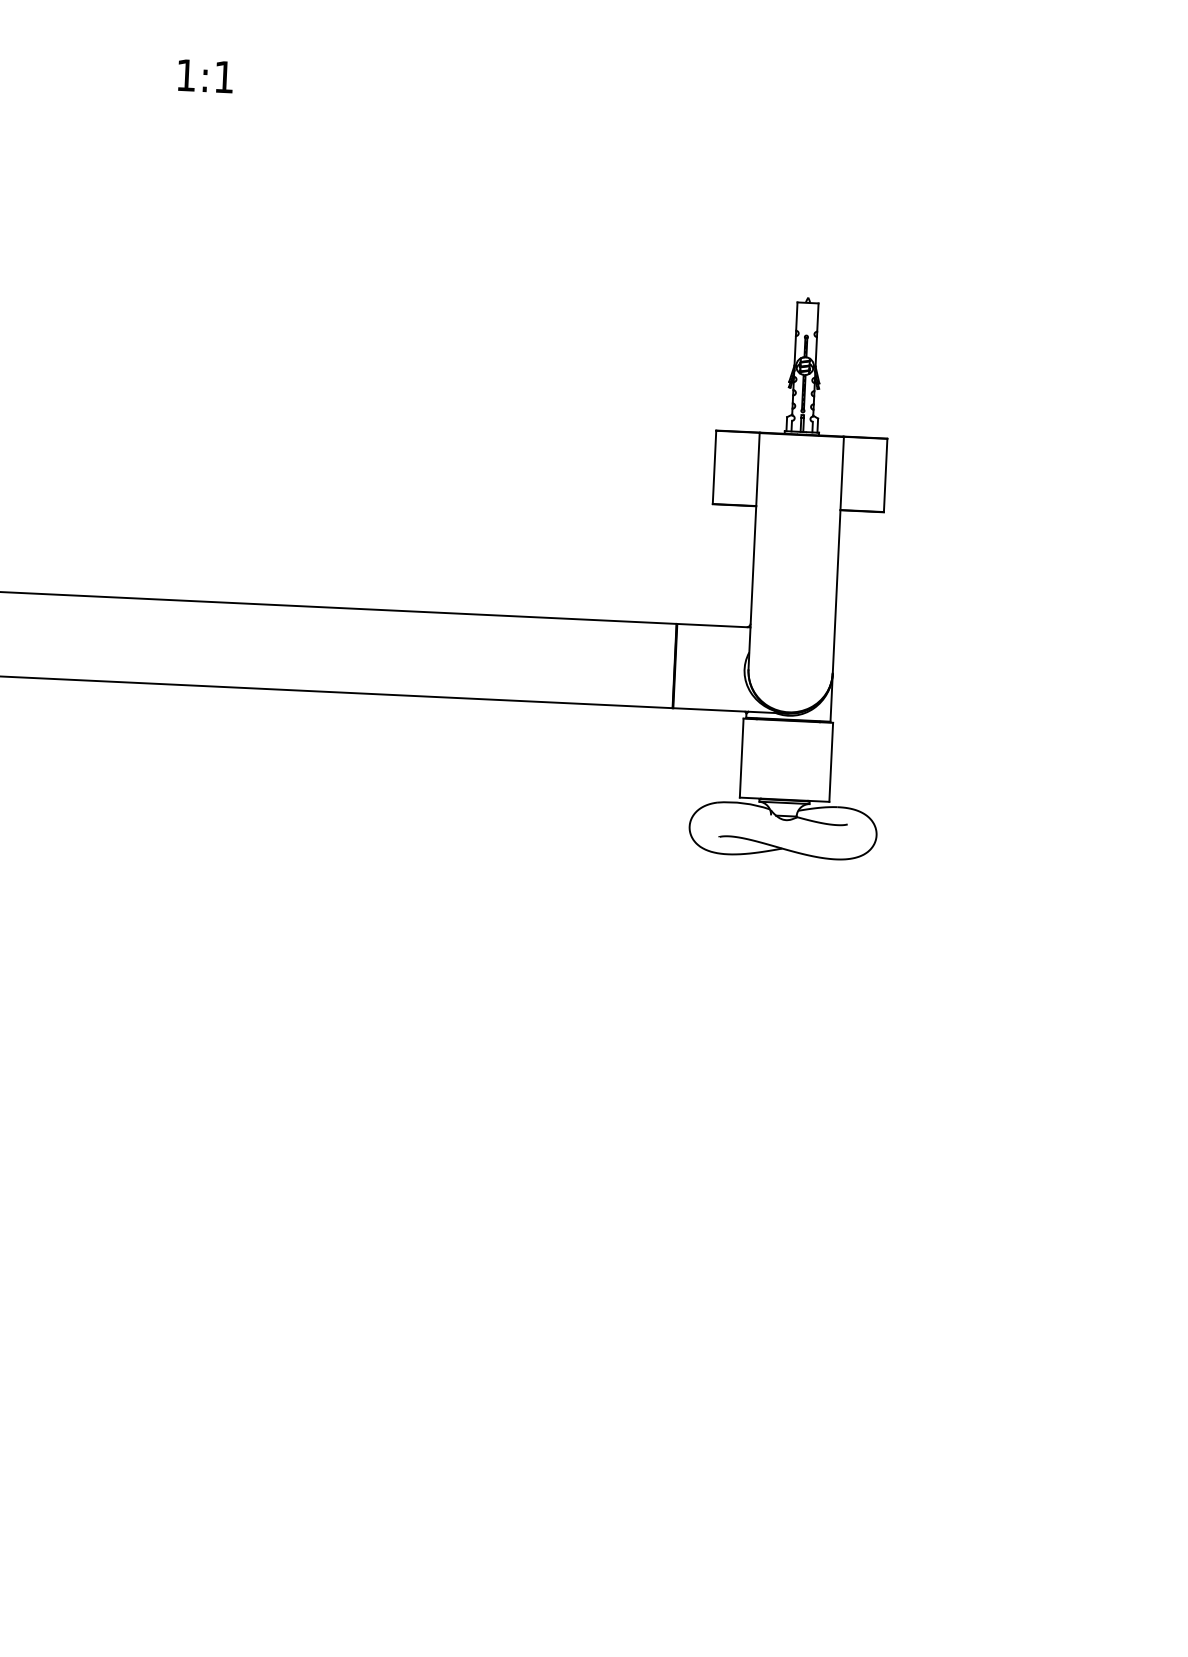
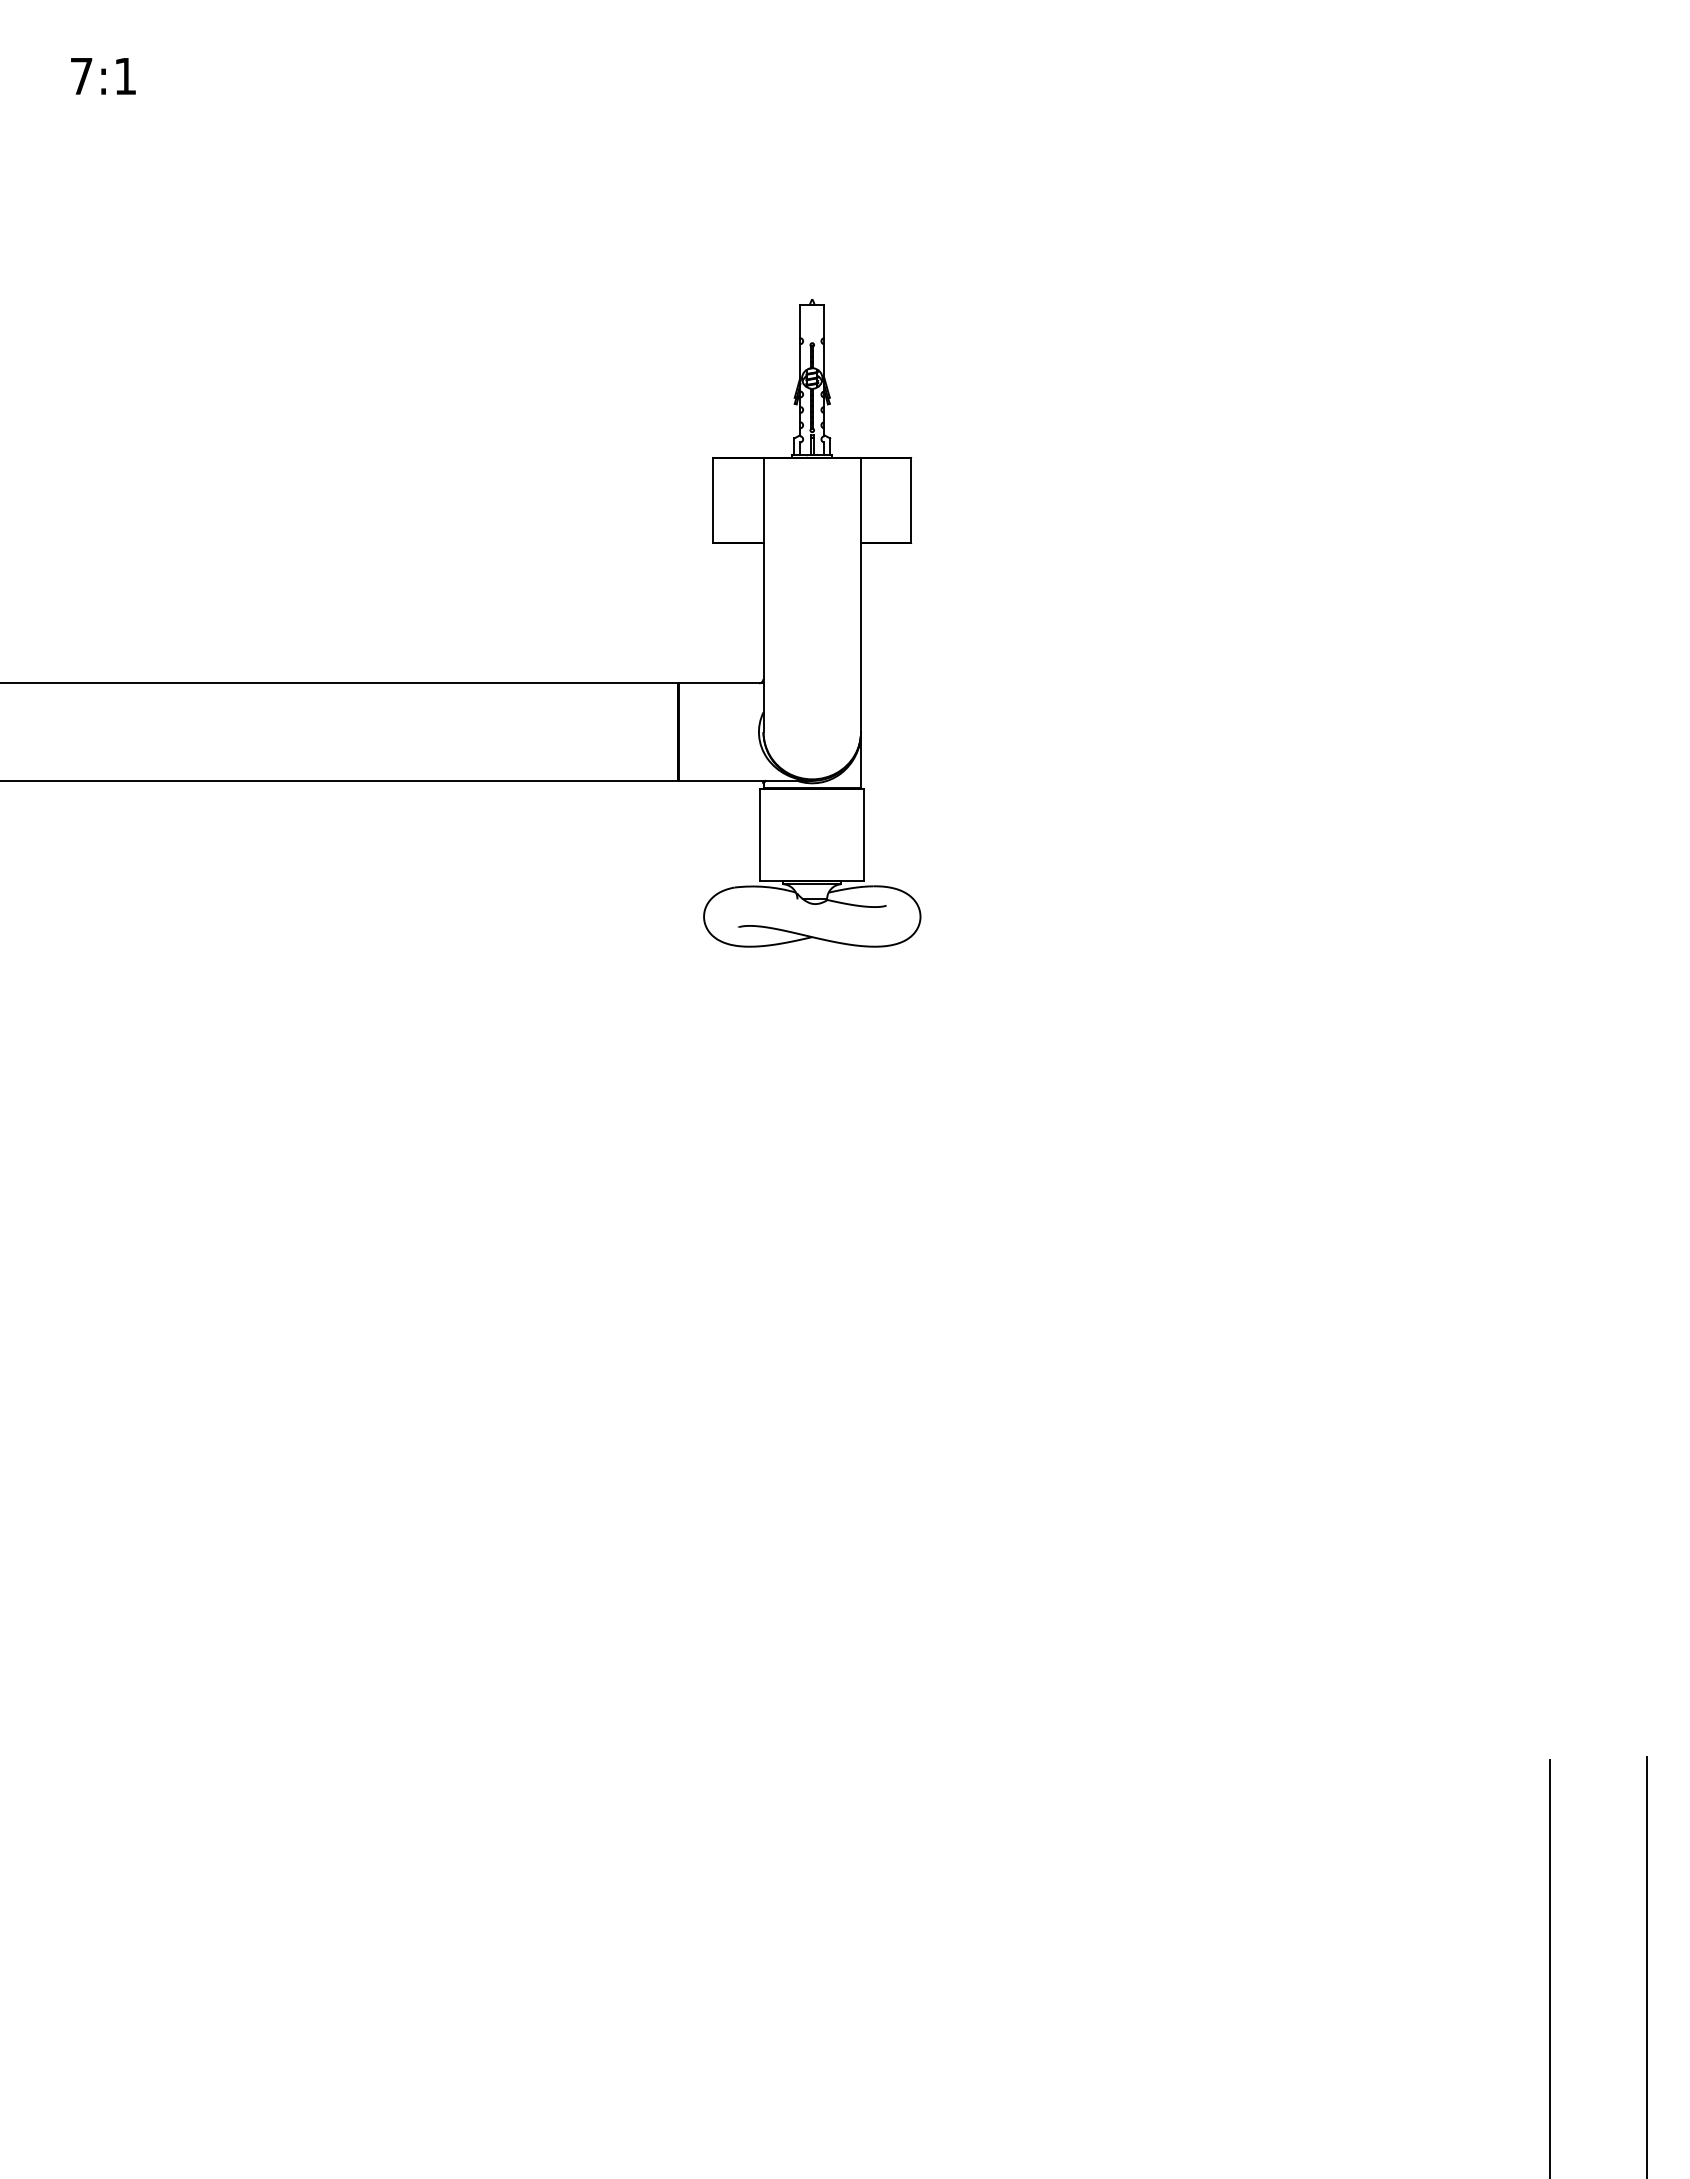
text: (186, 75) -> (81, 76), 1:1 -> 7:1

